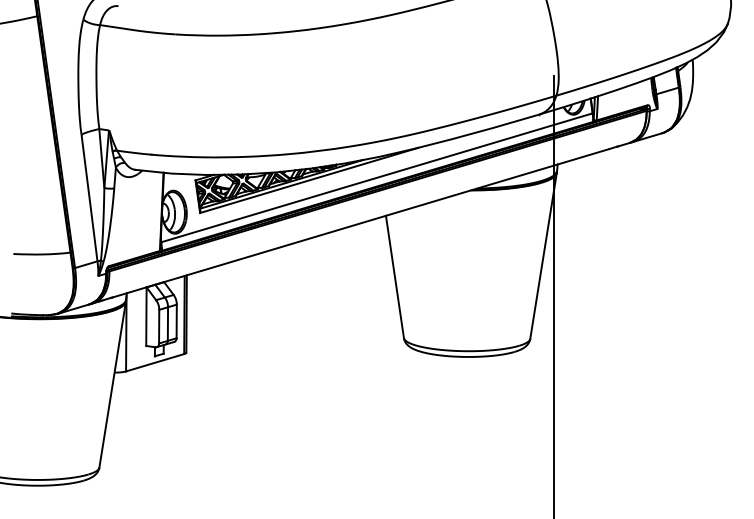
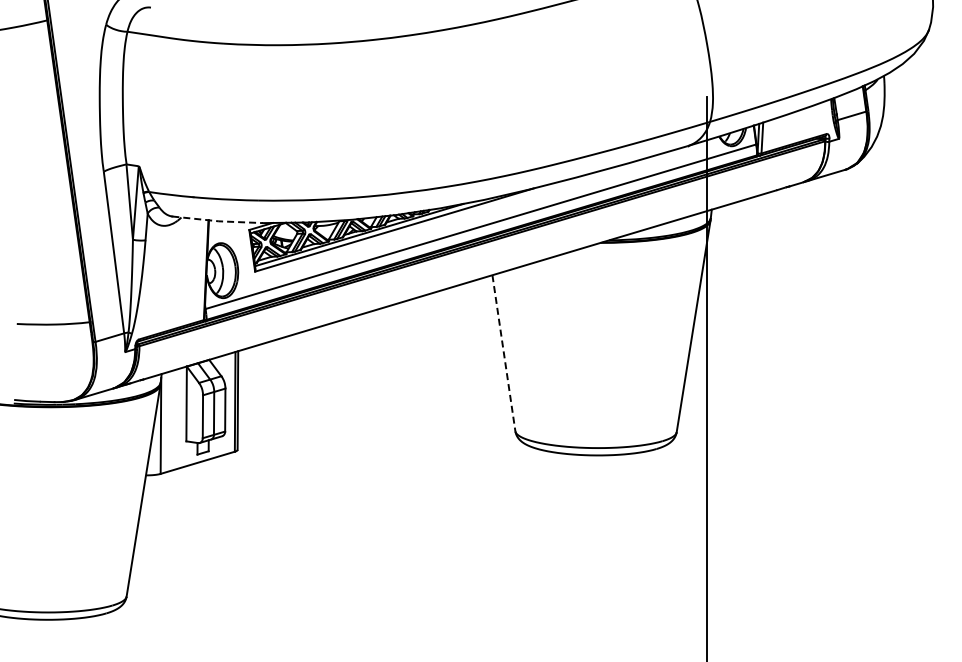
line: (171, 173) -> (218, 221), solid -> dashed
line: (394, 277) -> (503, 353), solid -> dashed

